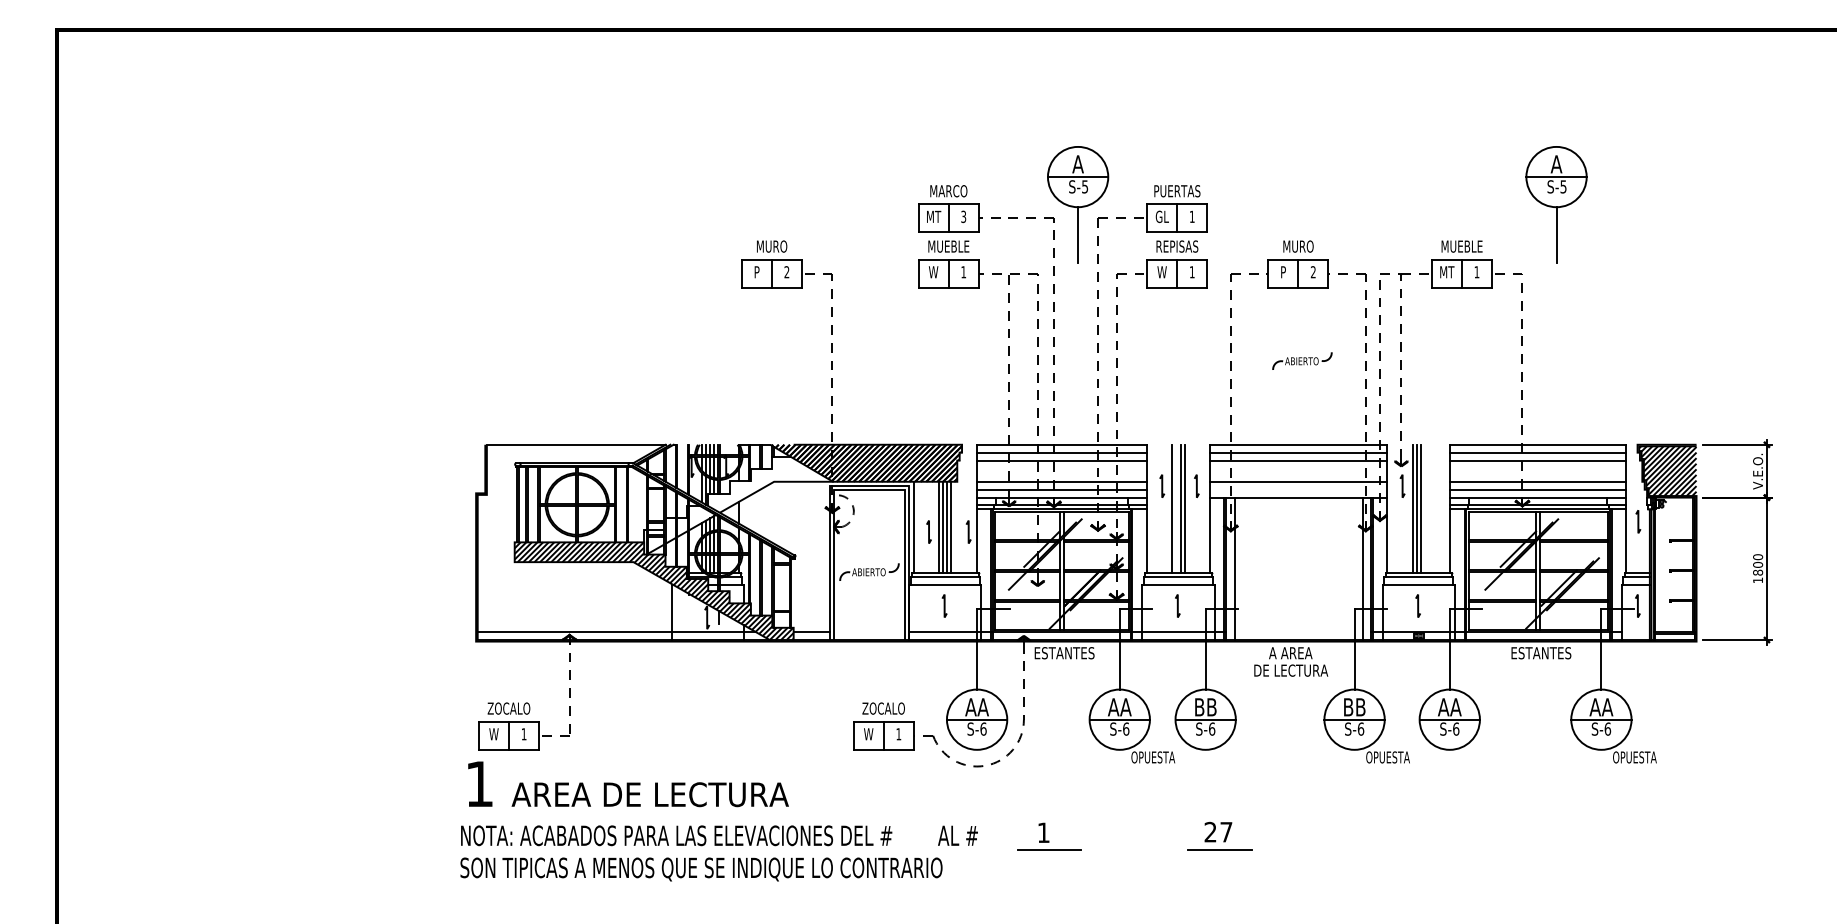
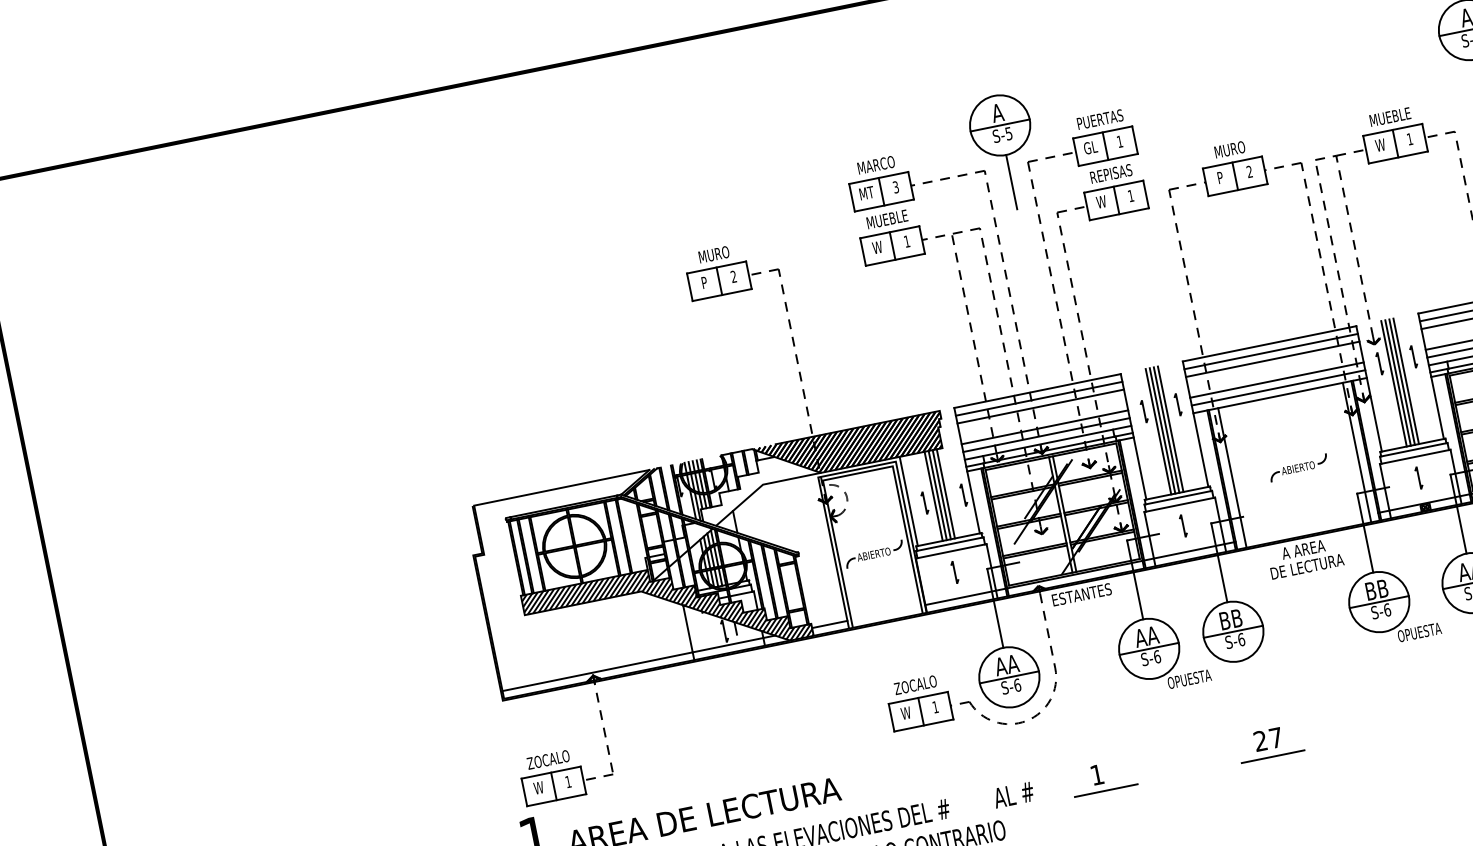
text: (1447, 272) -> (1381, 145), MT -> W
part: (1302, 360) -> (1298, 467), moved
line: (1436, 485) -> (1412, 356), added
line: (1298, 489) -> (1278, 387), added
line: (1176, 508) -> (1162, 430), added
line: (1424, 508) -> (1405, 381), added

